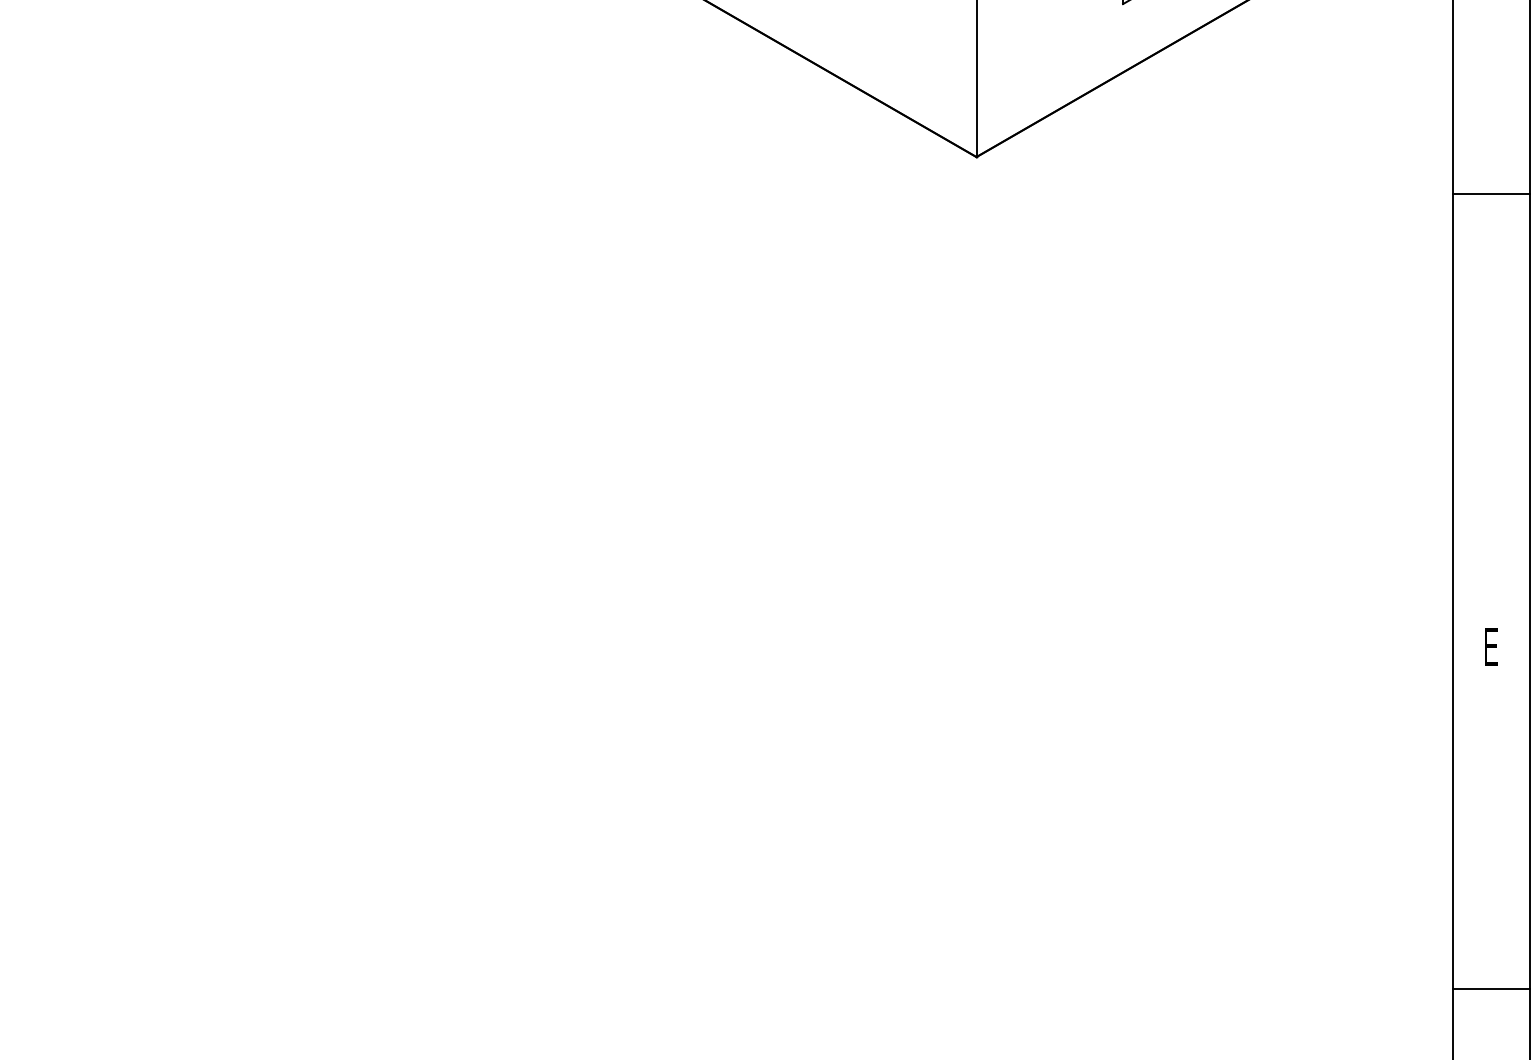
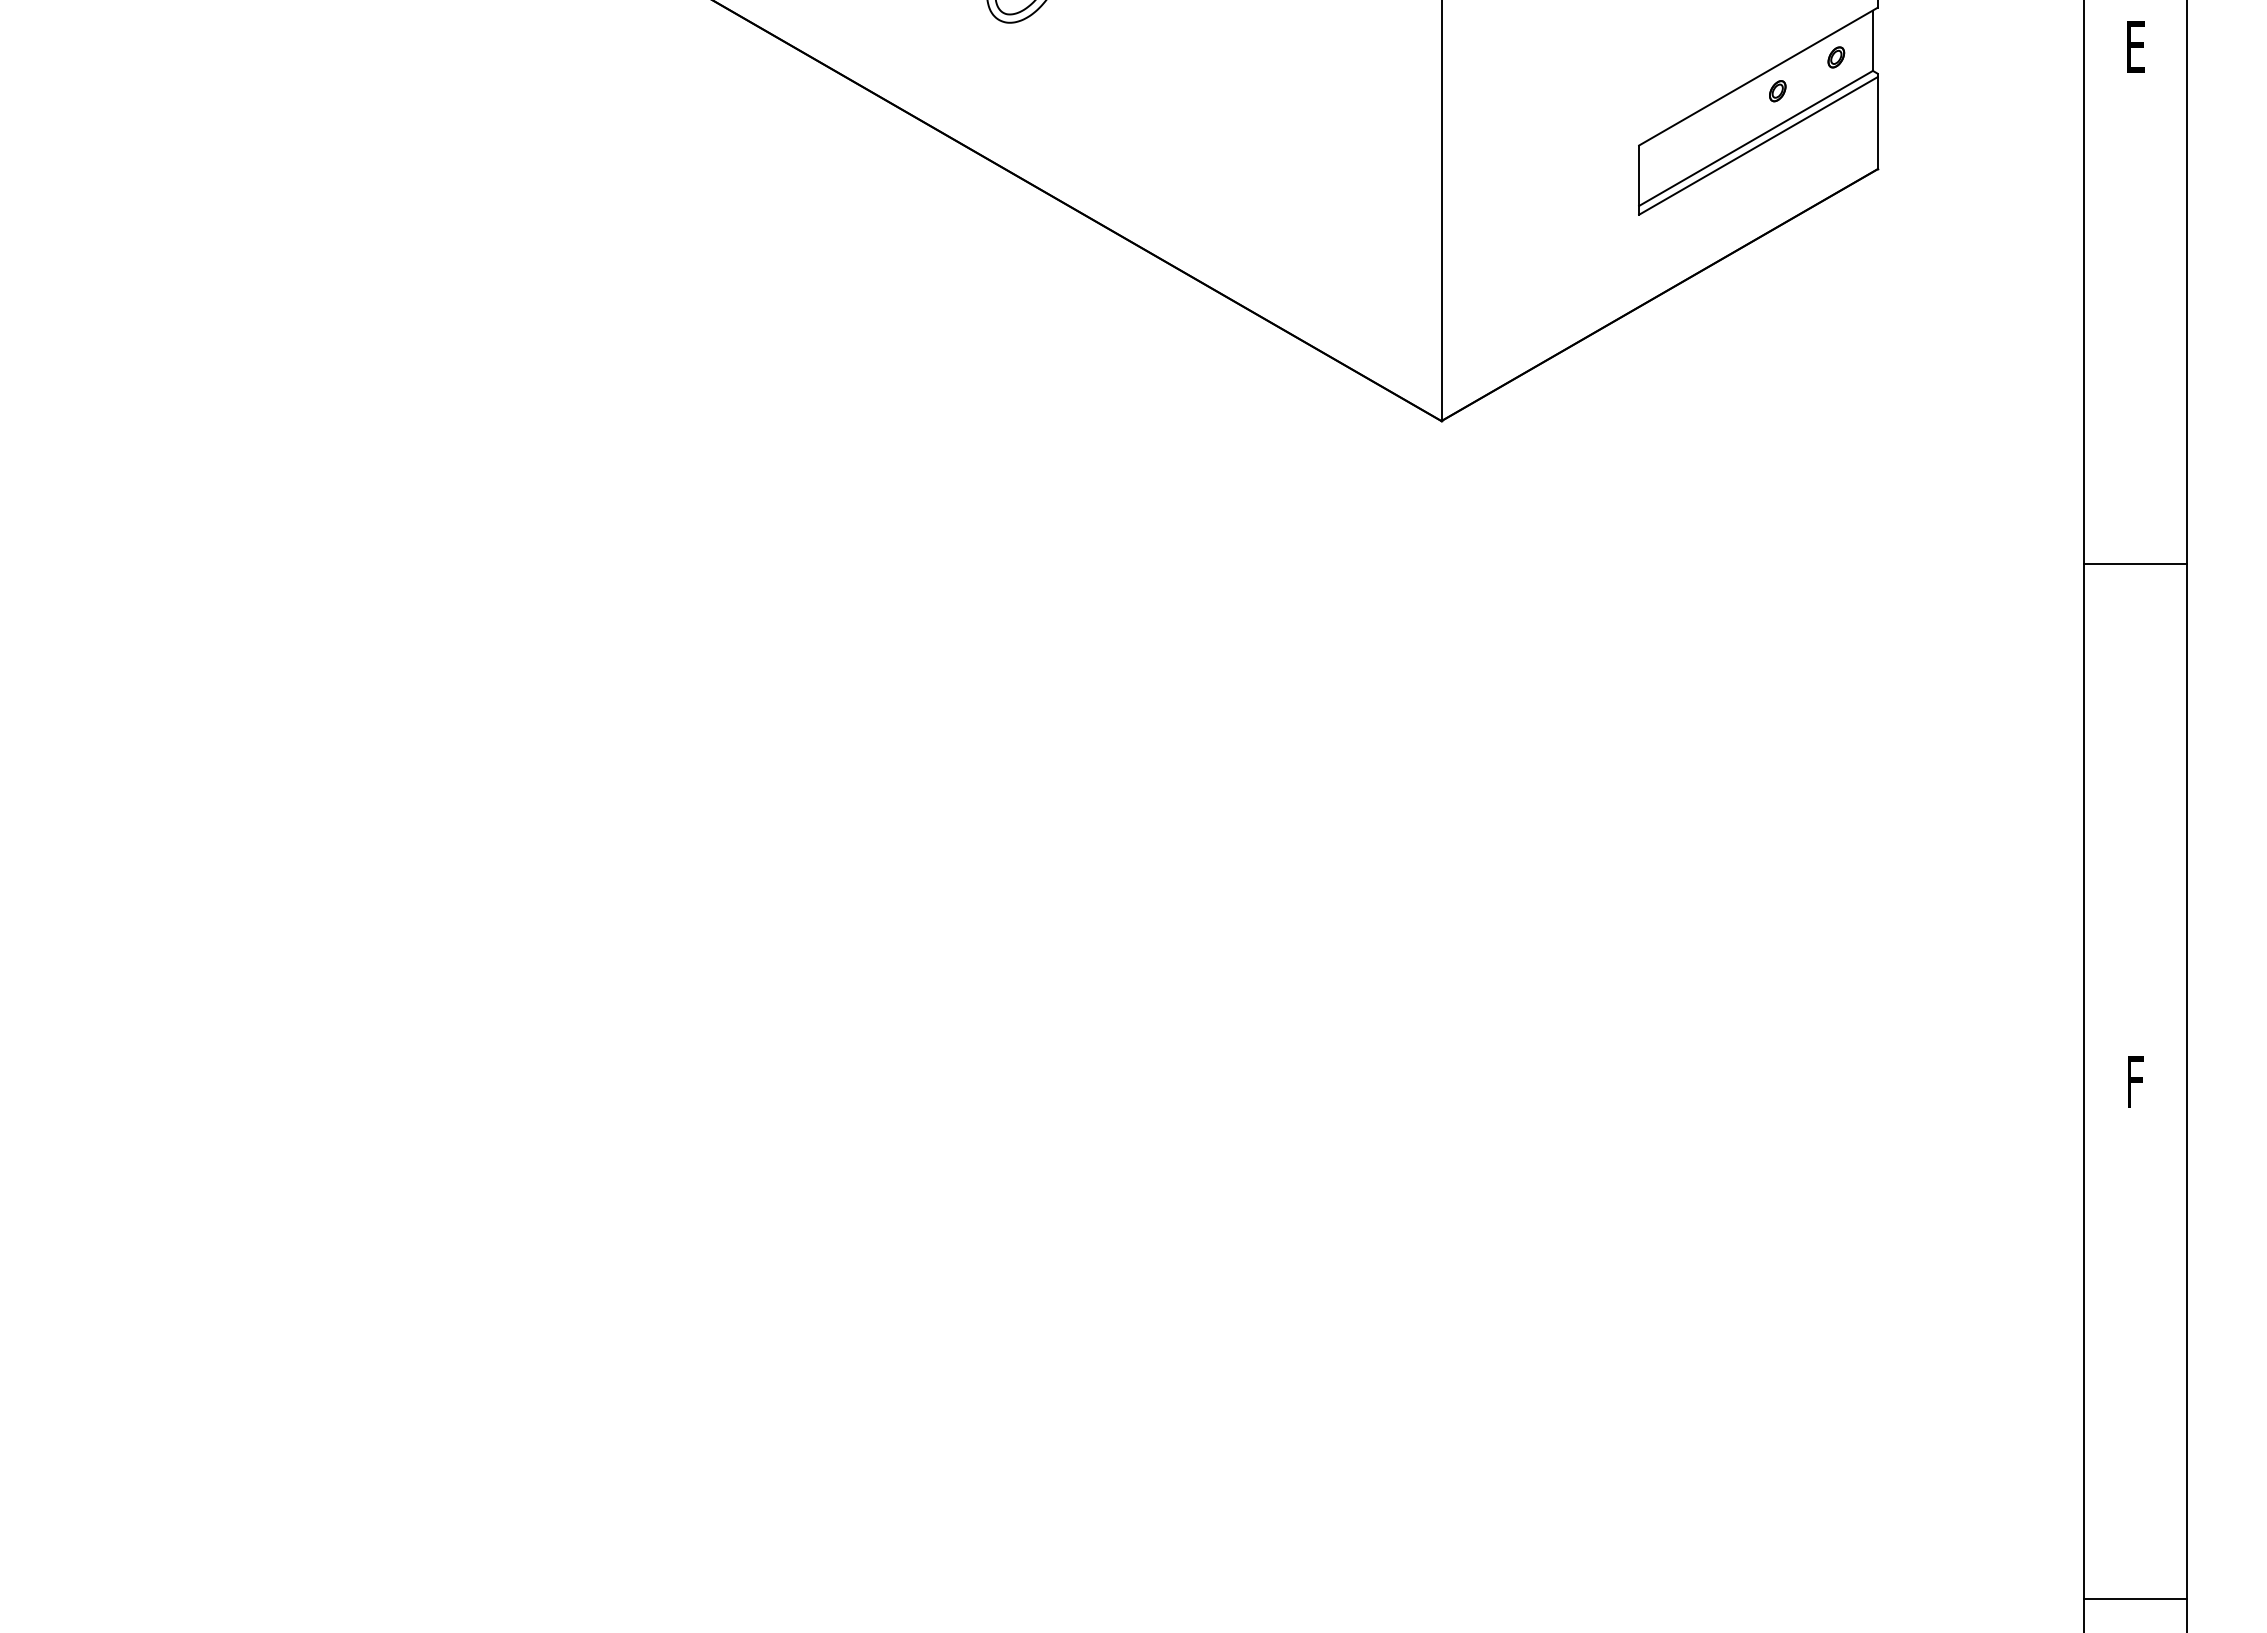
line: (1491, 193) -> (2135, 564), moved
text: (1491, 646) -> (2135, 1081), E -> F
line: (1491, 989) -> (2135, 1599), moved

